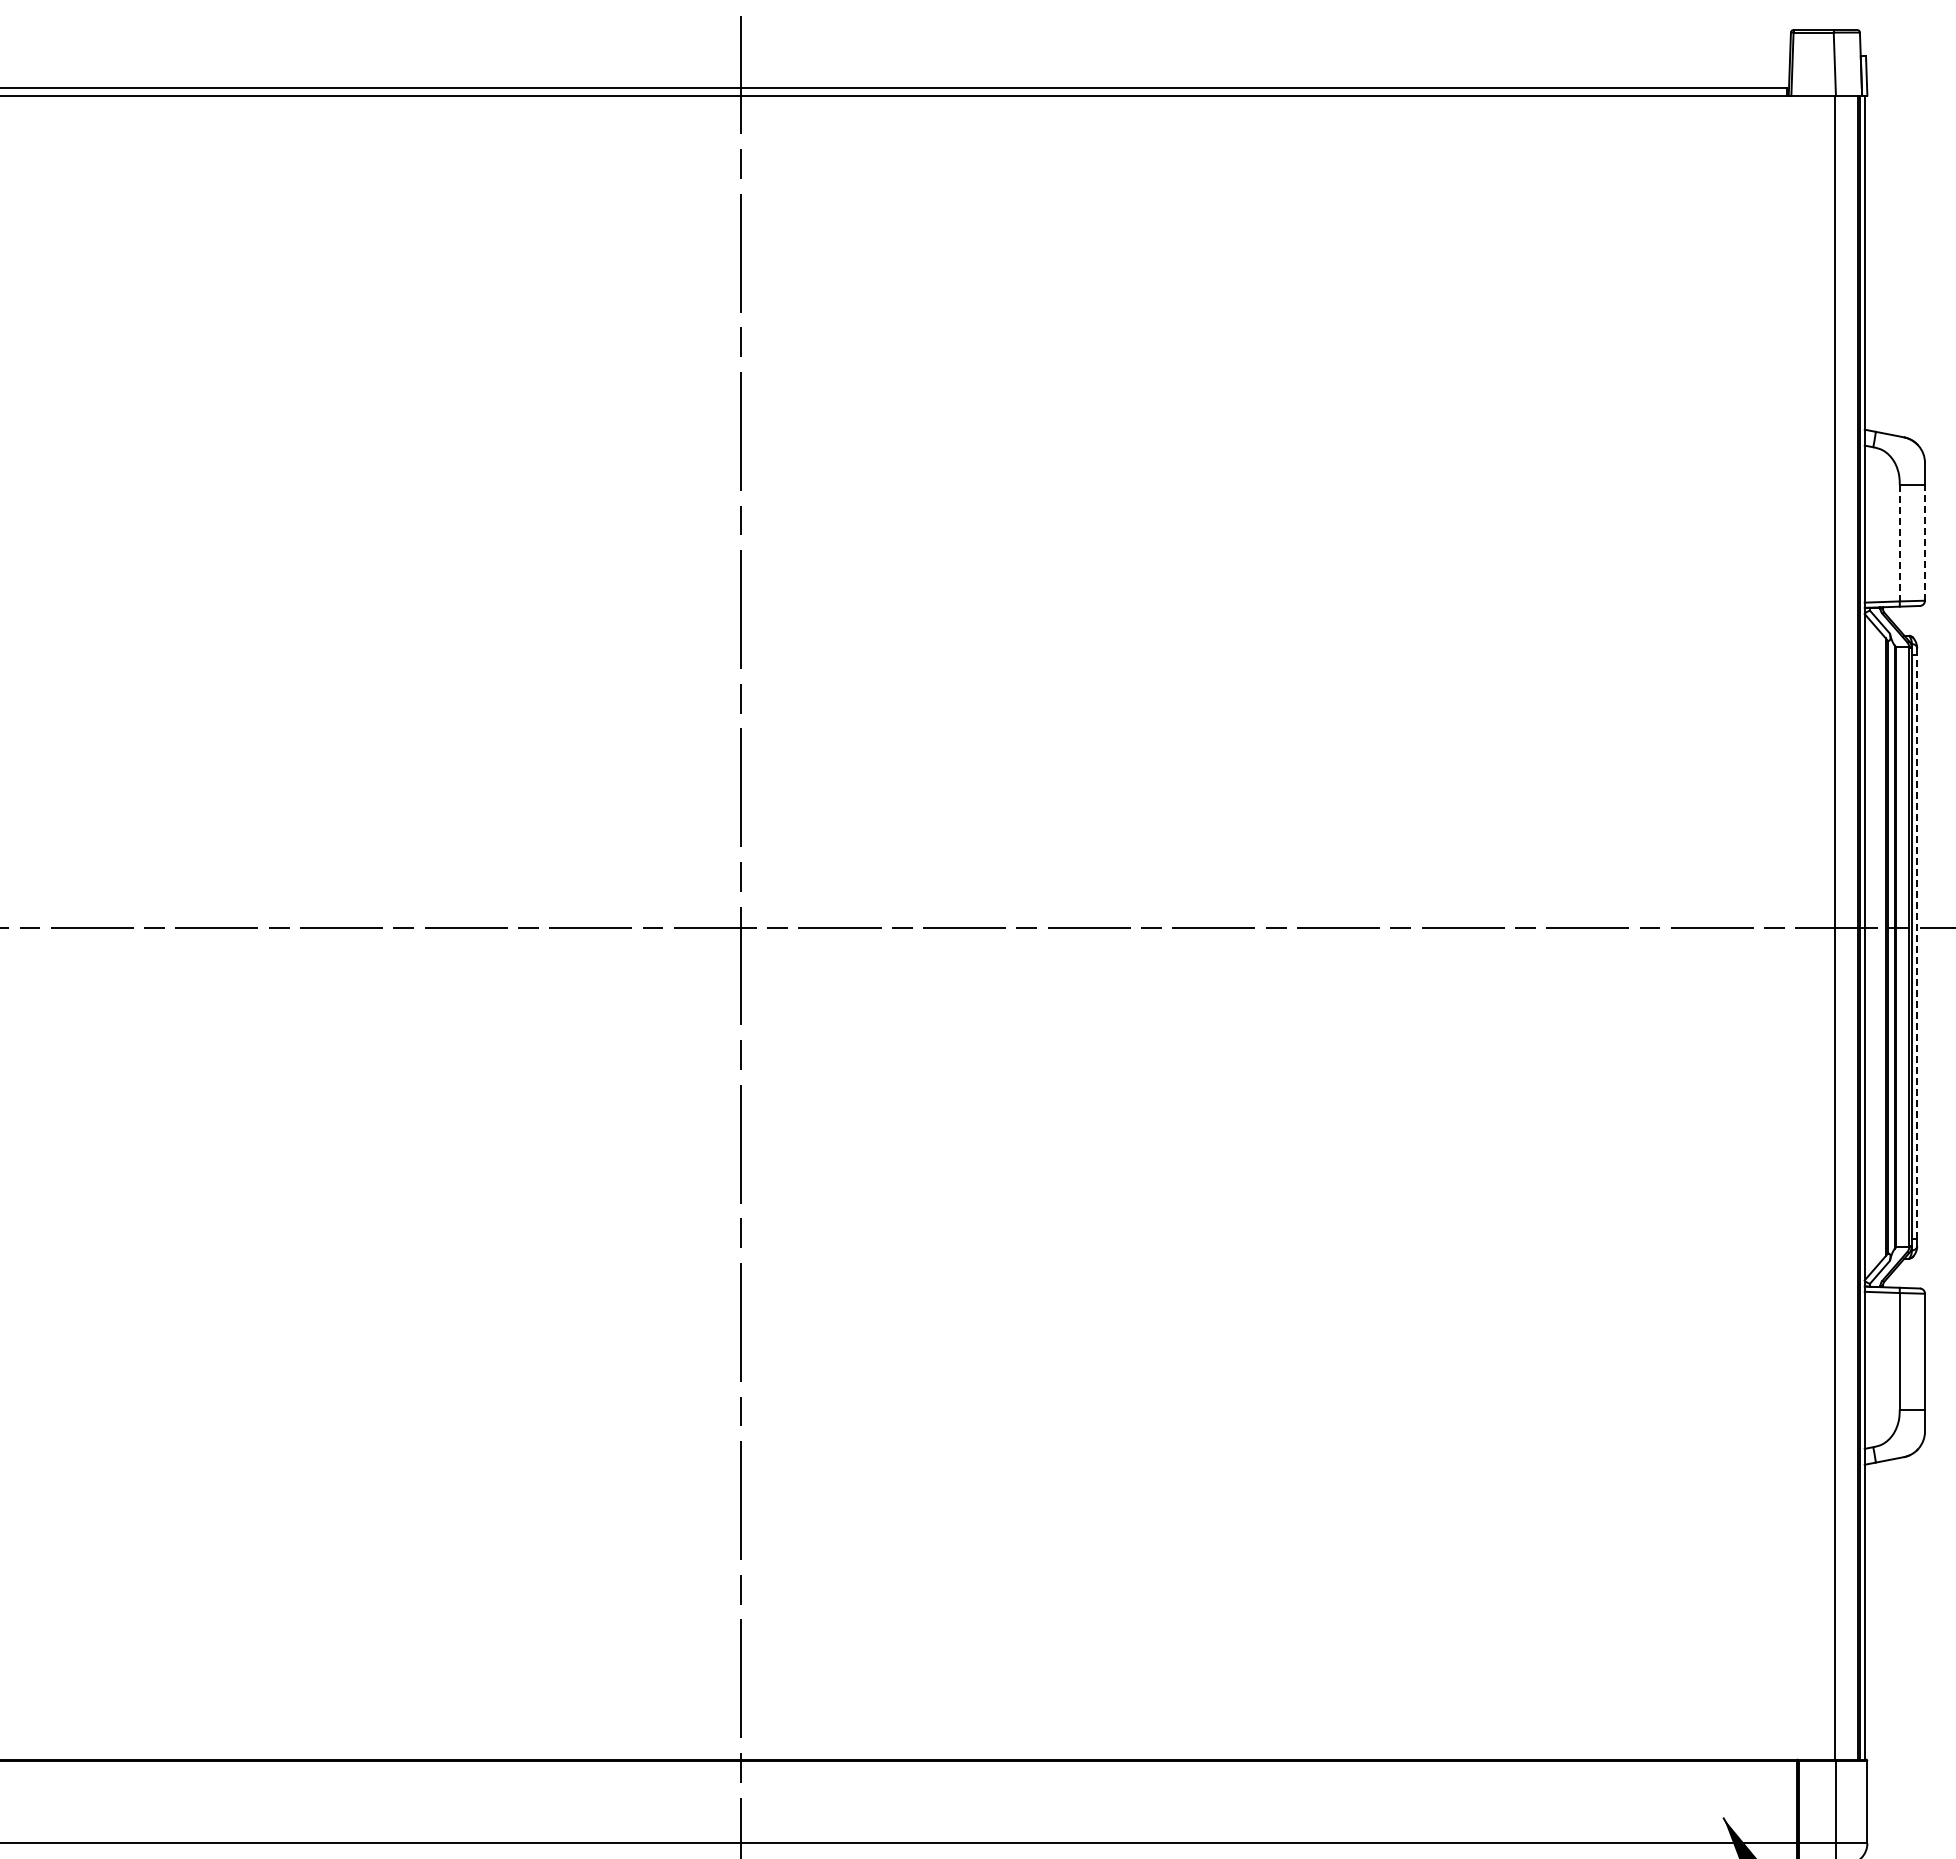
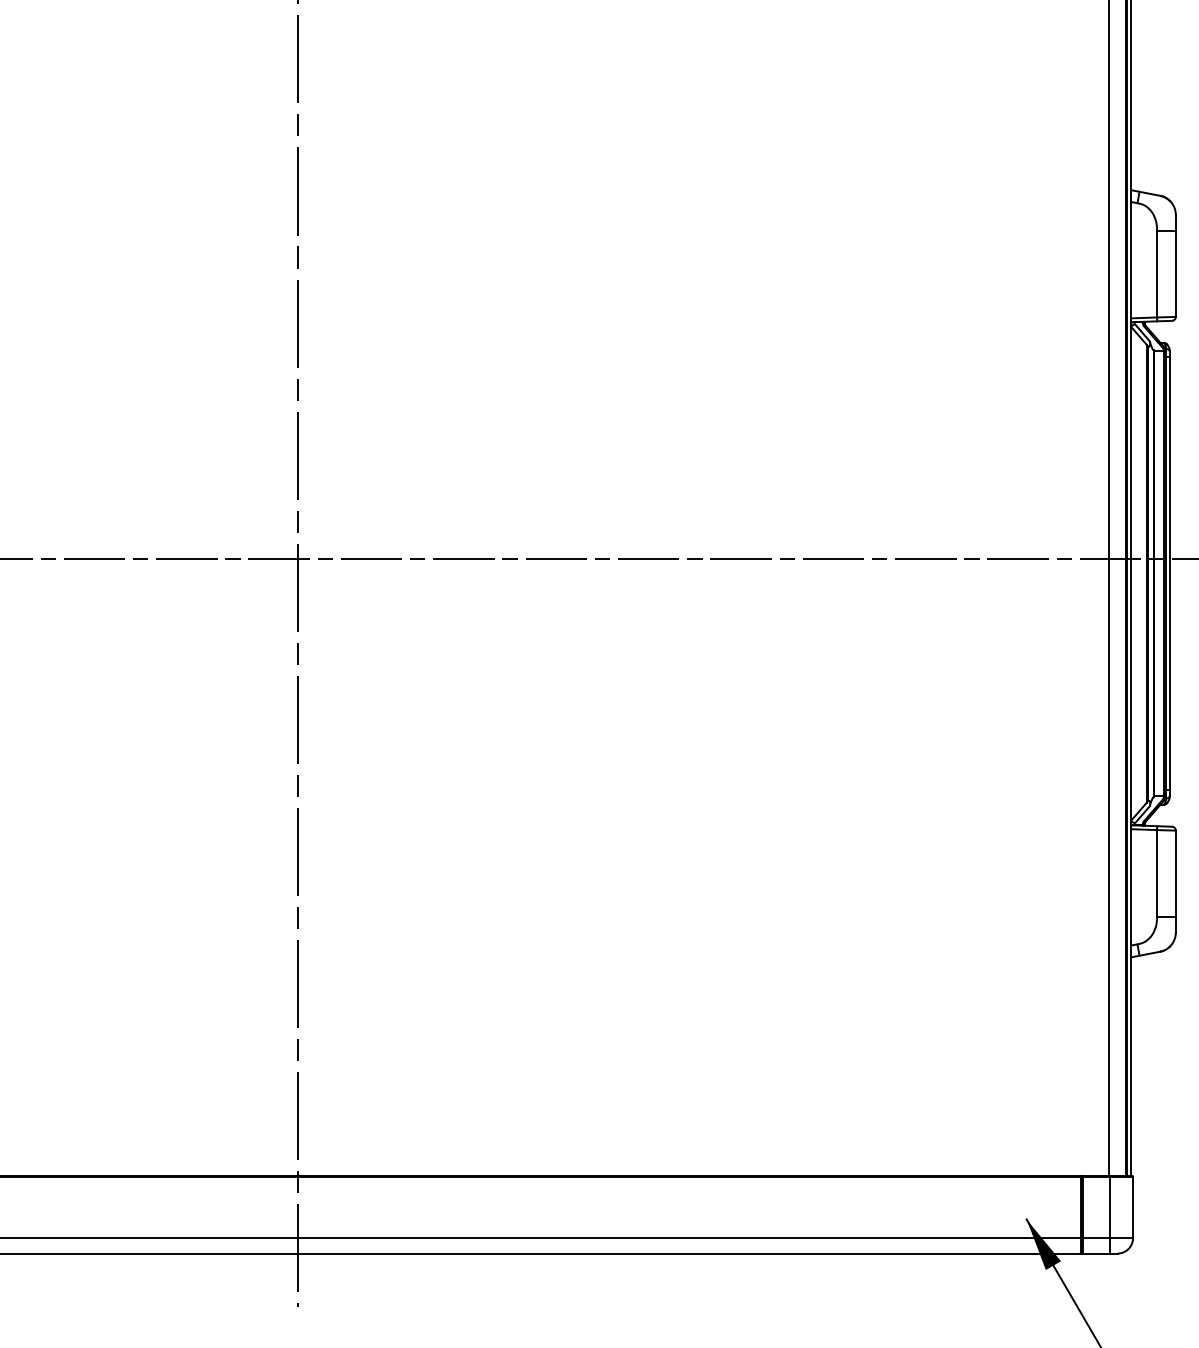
line: (1925, 542) -> (1176, 273), dashed -> solid
line: (1899, 543) -> (1156, 274), dashed -> solid
line: (1917, 947) -> (1170, 573), dashed -> solid

